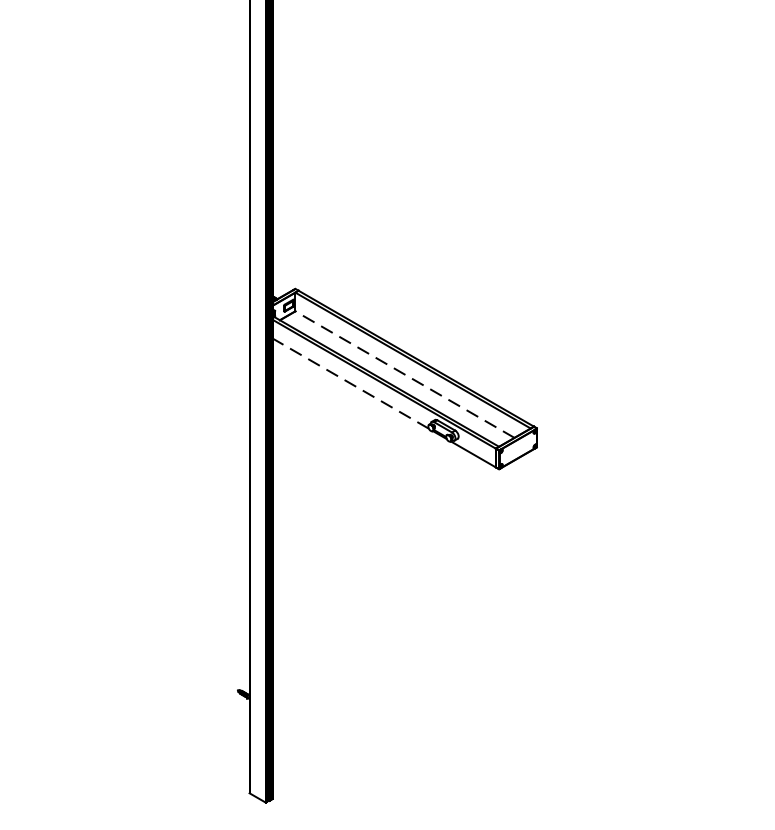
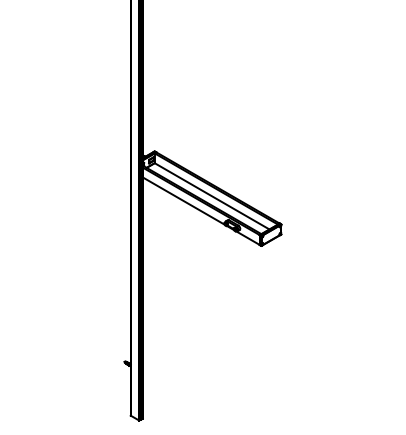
line: (403, 374) -> (211, 196), dashed -> solid
line: (350, 382) -> (183, 200), dashed -> solid

